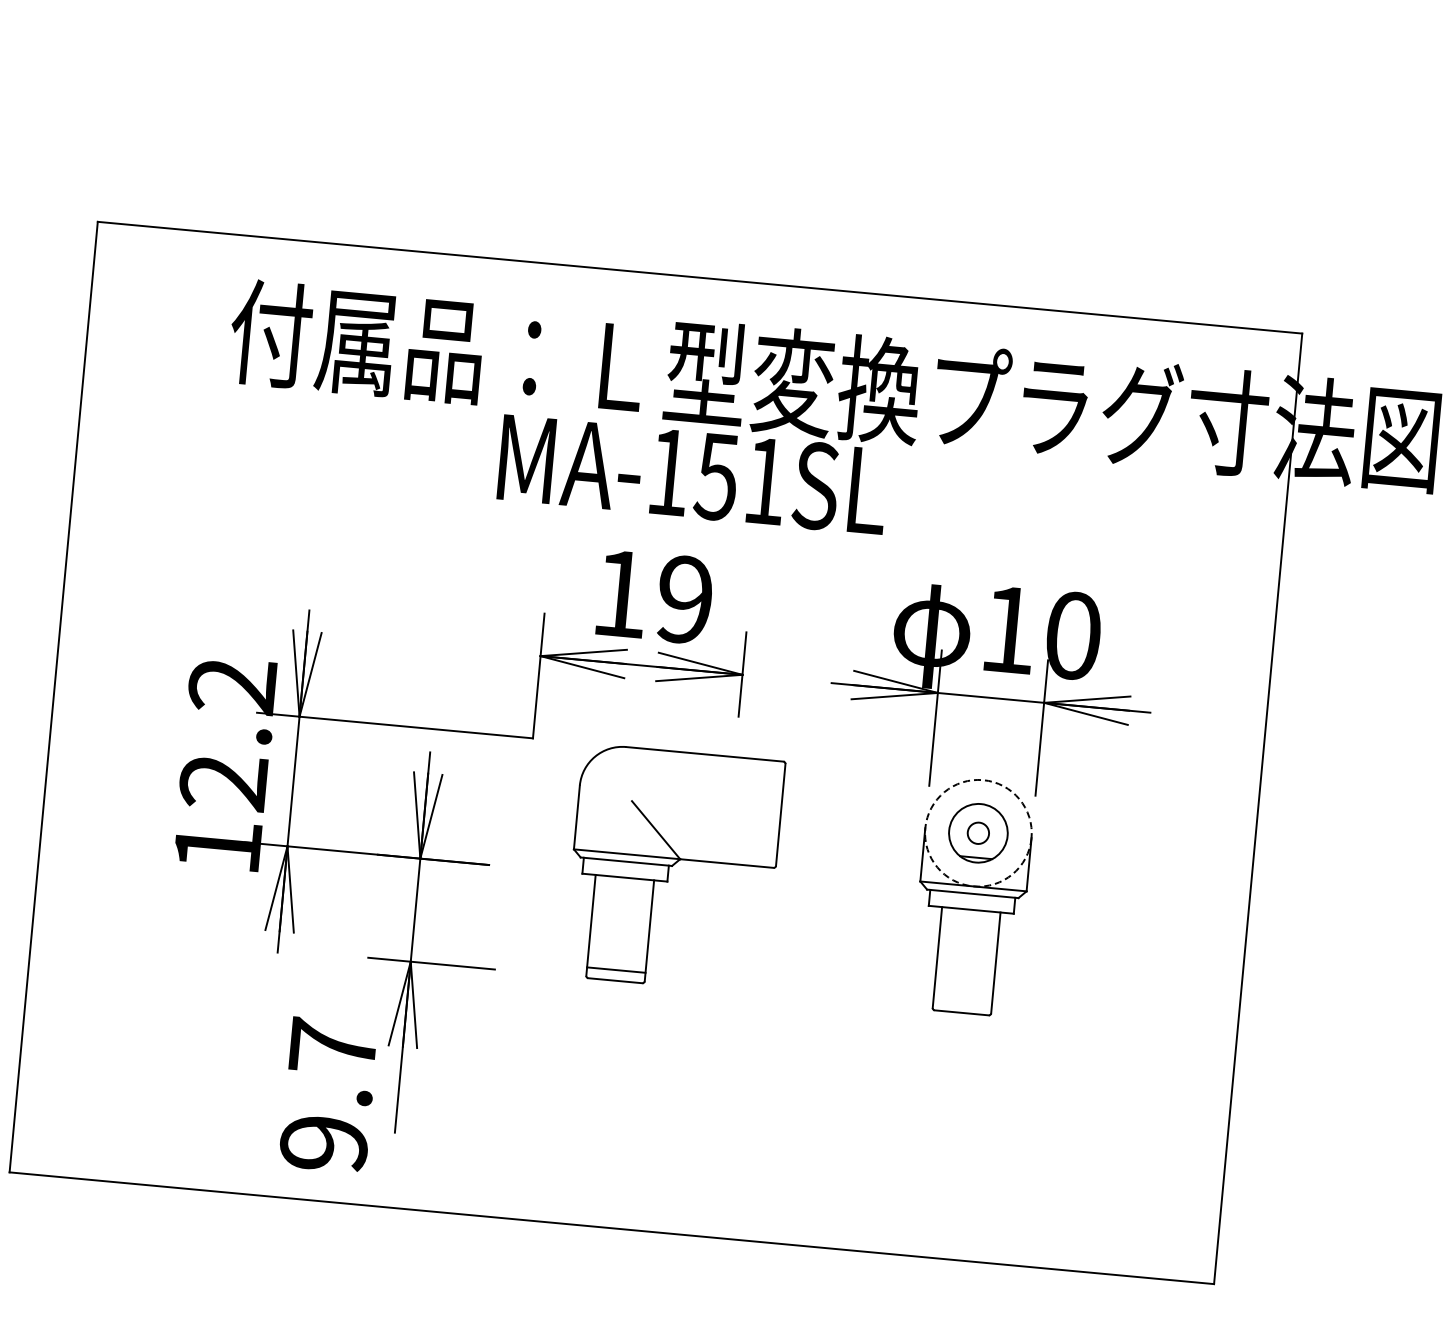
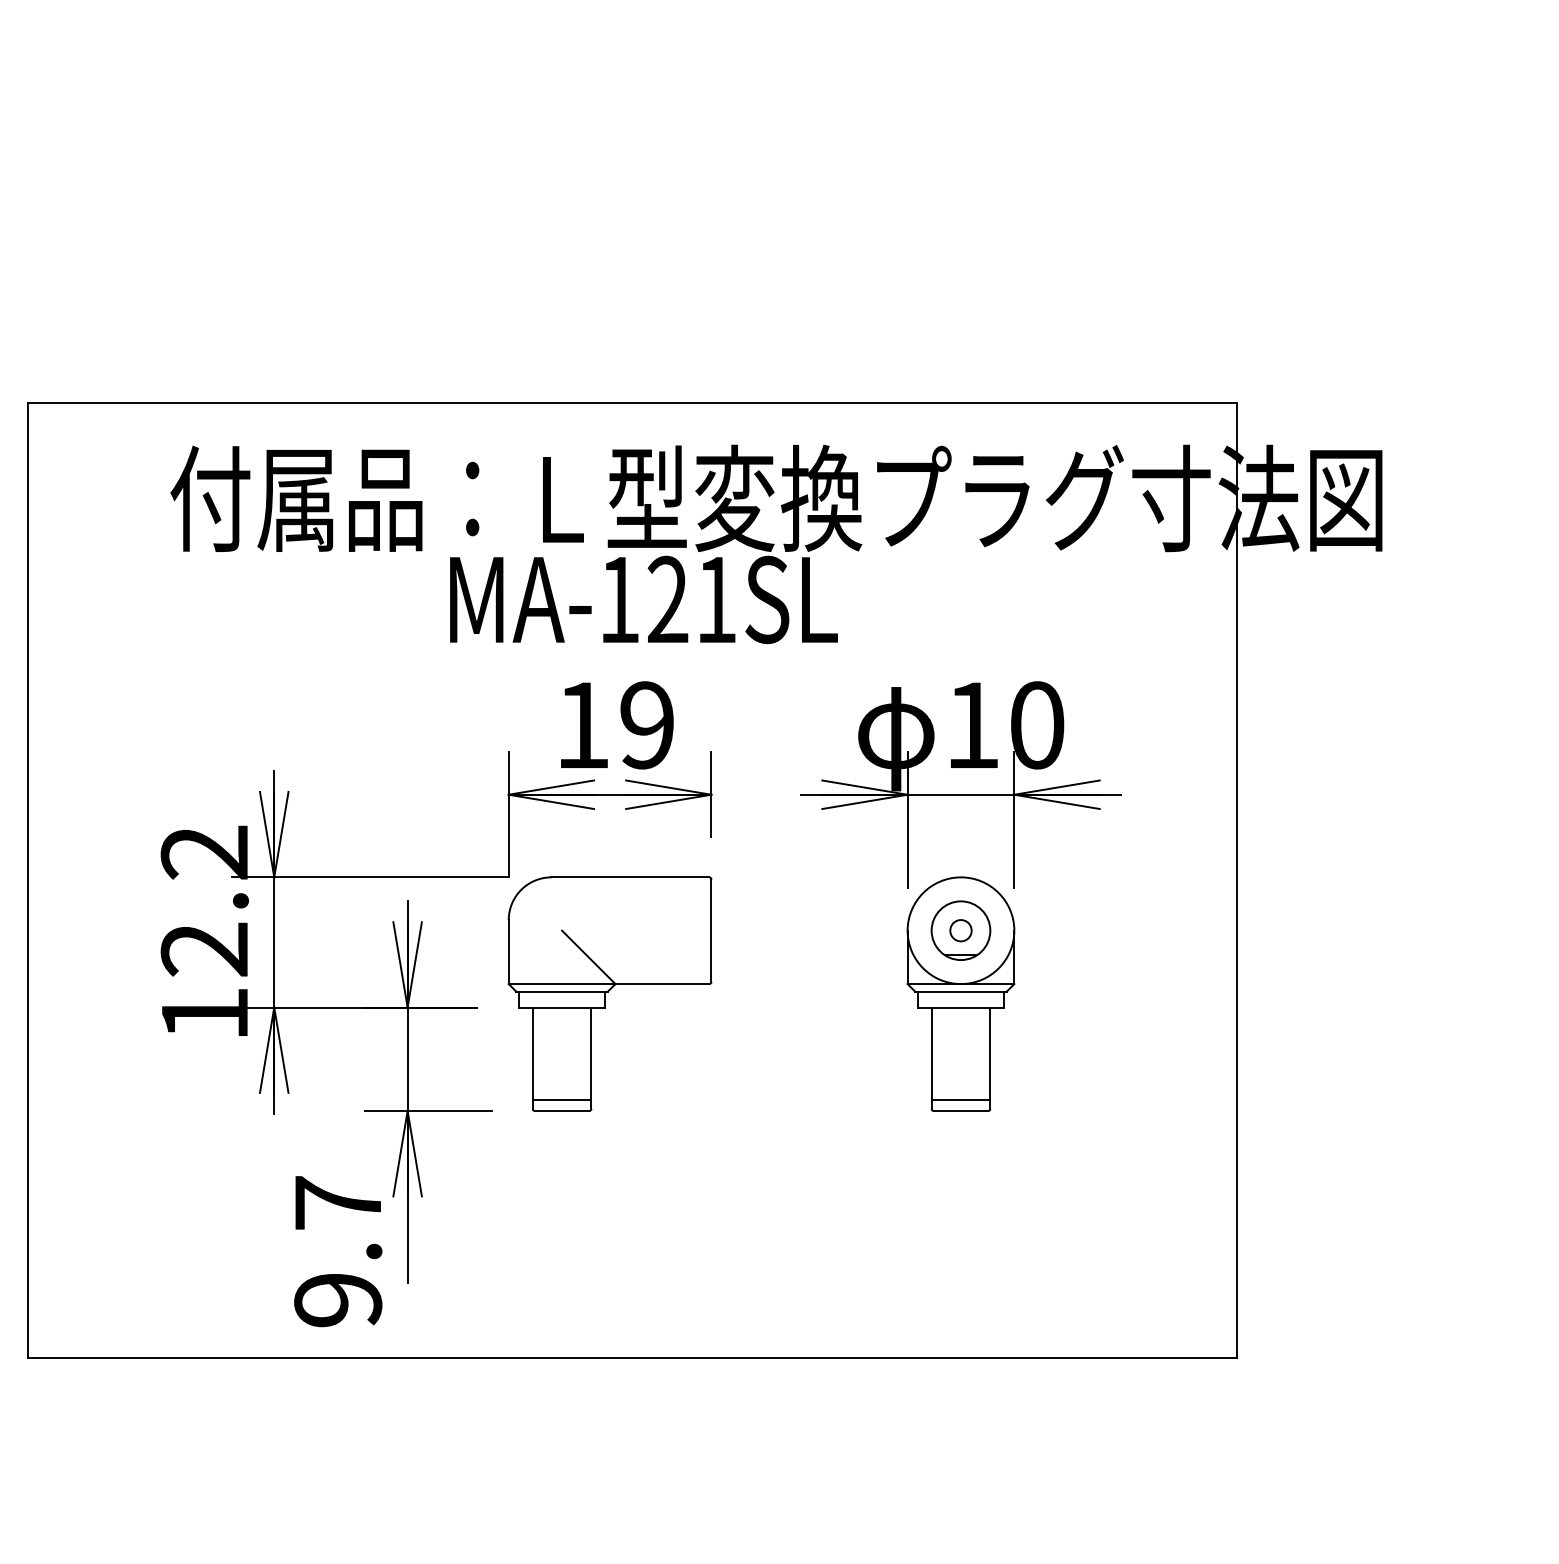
text: (716, 476) -> (667, 599), MA-151SL -> MA-121SL
circle: (977, 833) -> (960, 930), dashed -> solid
part: (673, 868) -> (609, 993), moved
line: (962, 1002) -> (960, 1100), added

